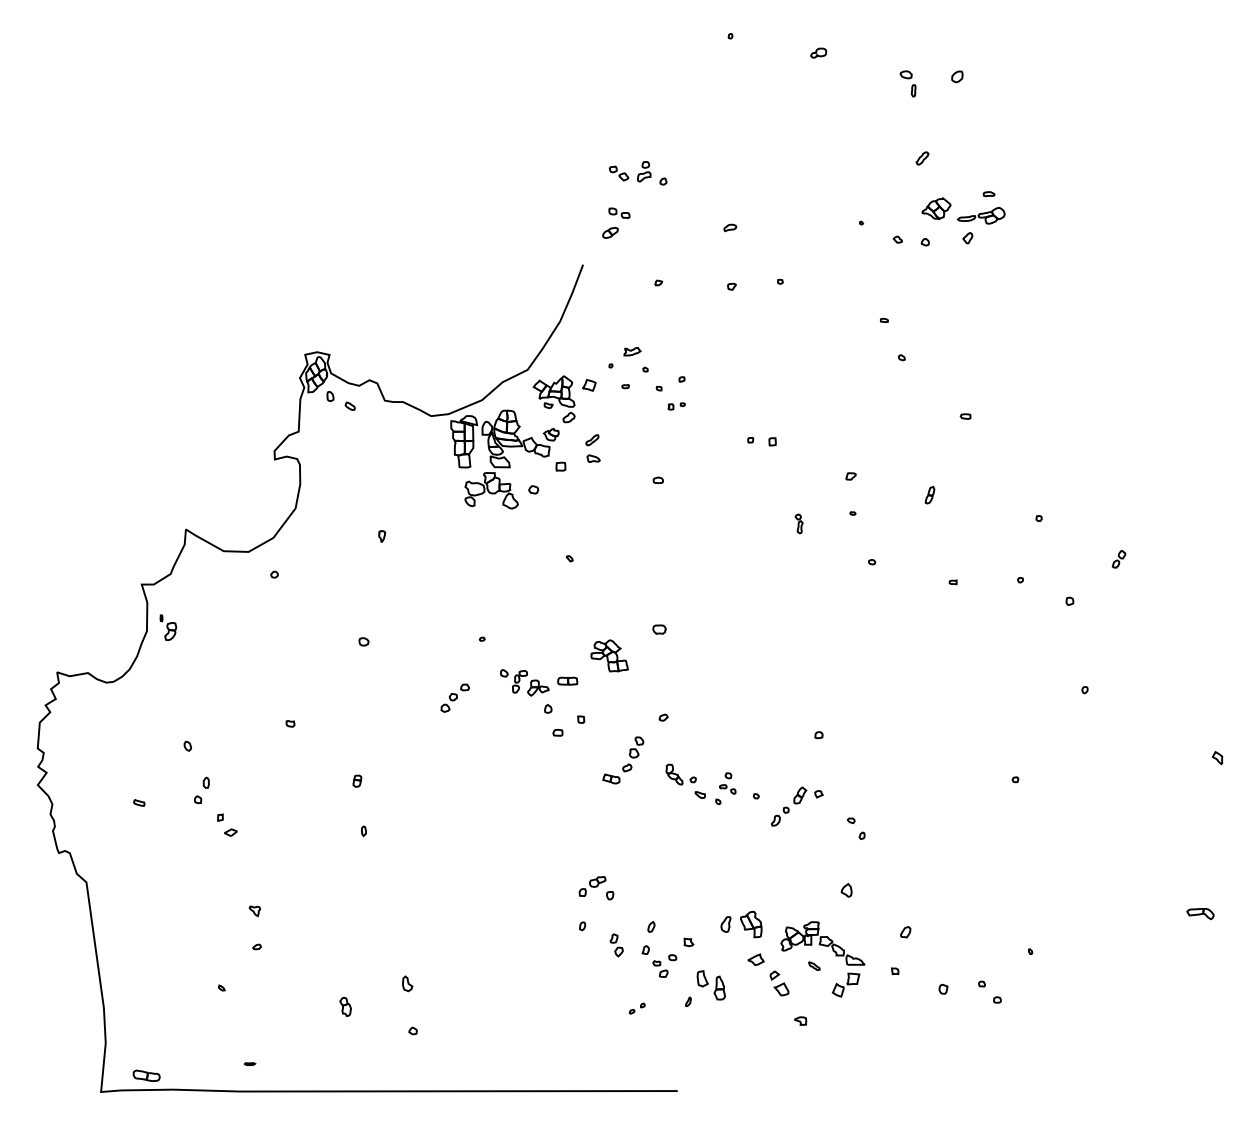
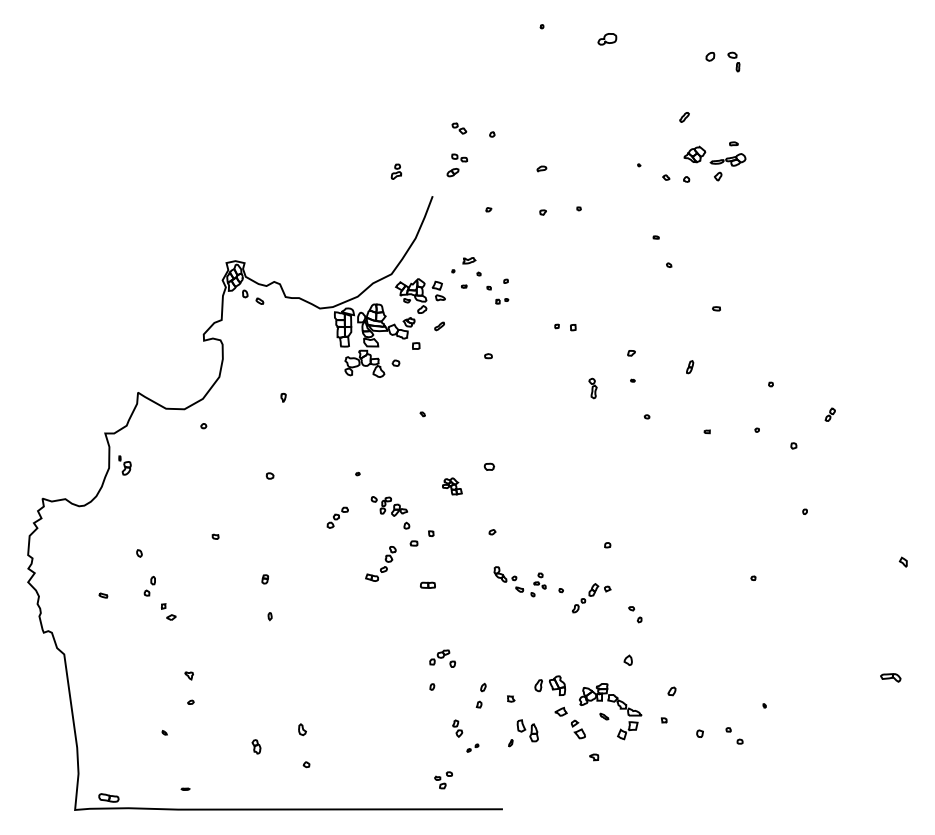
part: (818, 52) -> (607, 38), size x1.6
part: (907, 83) -> (733, 61), moved
part: (644, 171) -> (396, 171), moved
part: (593, 458) -> (440, 297), moved
part: (798, 523) -> (592, 388), size x1.4
part: (609, 655) -> (452, 486), size x0.7
part: (567, 680) -> (427, 584), moved
part: (623, 760) -> (381, 564), moved
part: (616, 945) -> (457, 728), moved
part: (664, 965) -> (443, 779), moved

